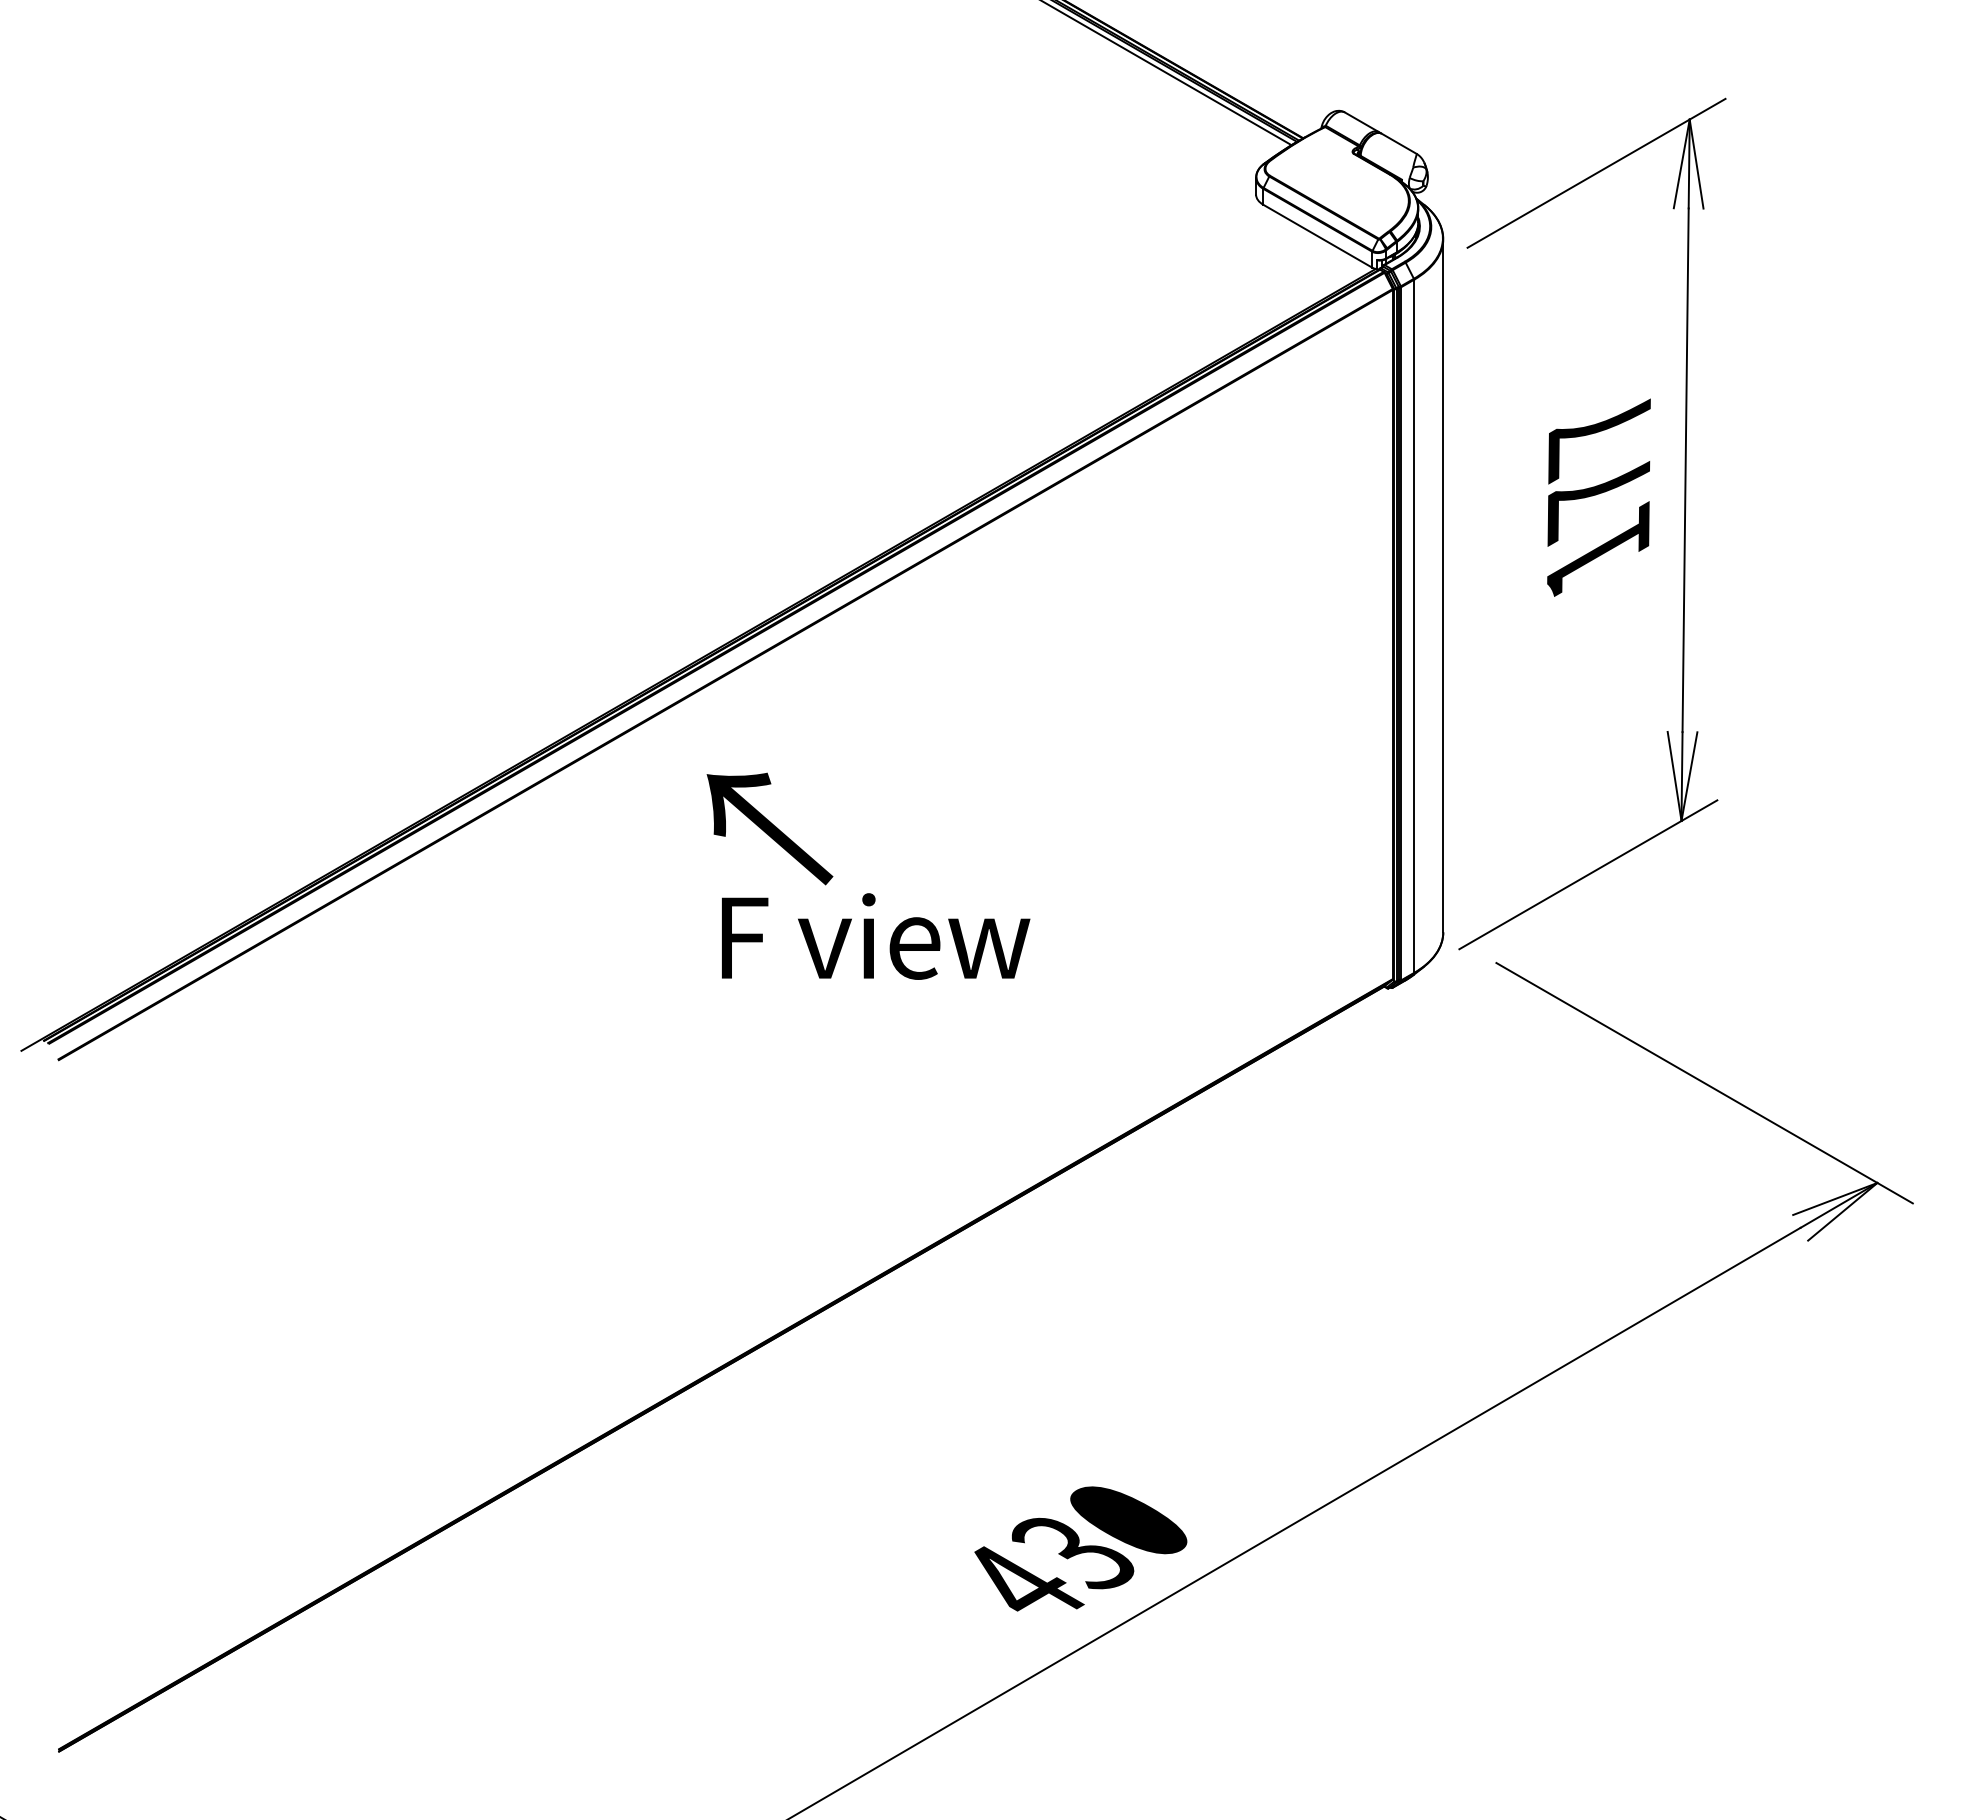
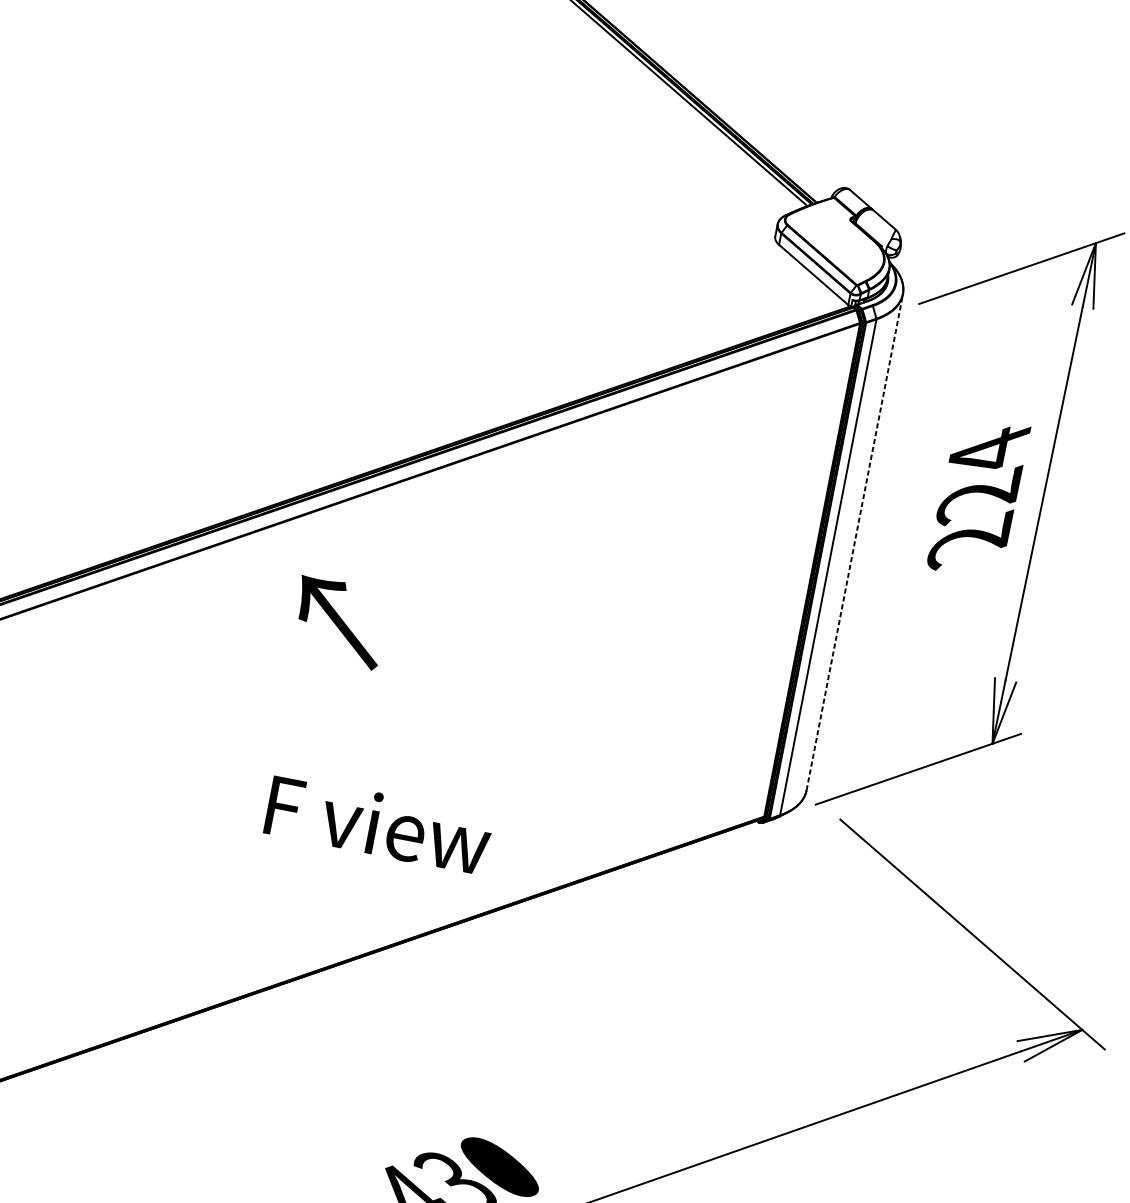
text: (1597, 492) -> (978, 497), 177 -> 224
line: (1443, 585) -> (855, 542), solid -> dashed
text: (876, 936) -> (379, 824), moved

